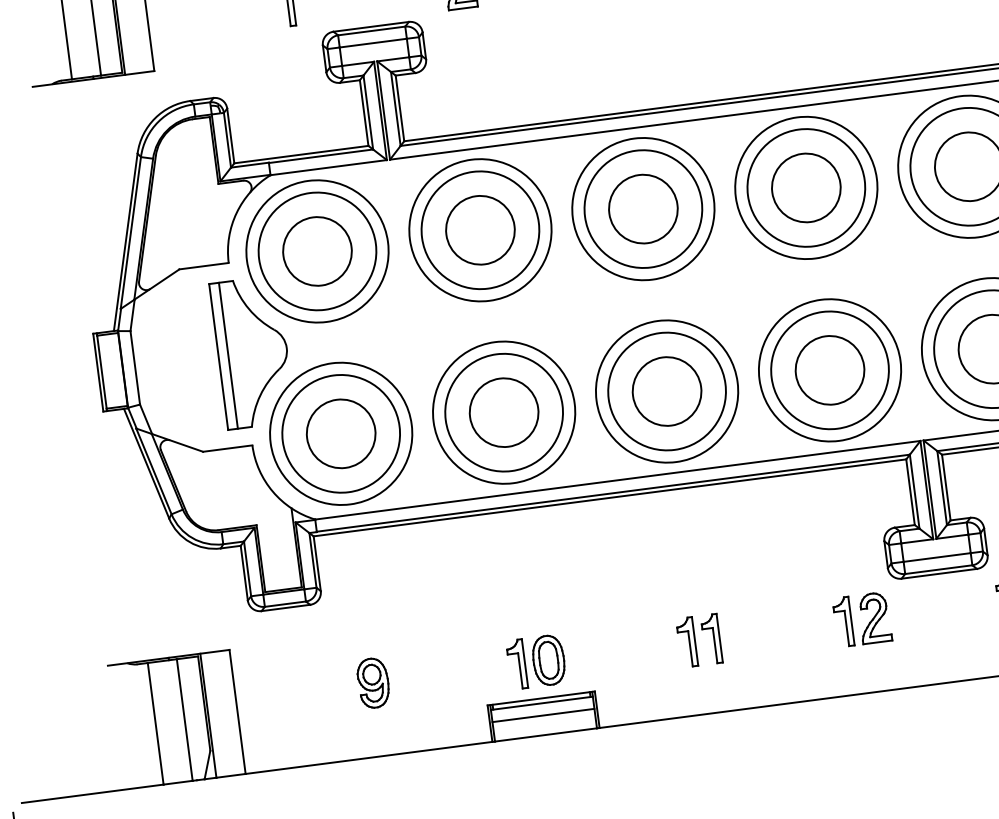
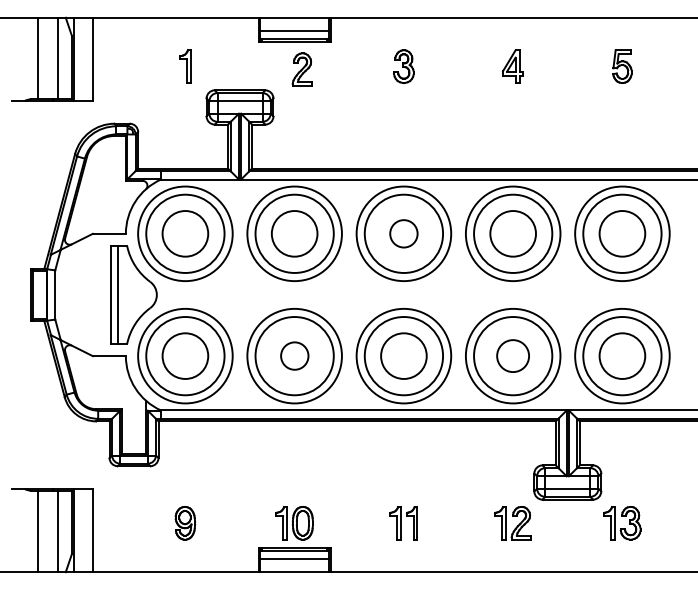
circle: (642, 208) -> (403, 233), size x0.6
circle: (828, 369) -> (512, 355), size x0.7
circle: (503, 411) -> (294, 355), size x0.6

